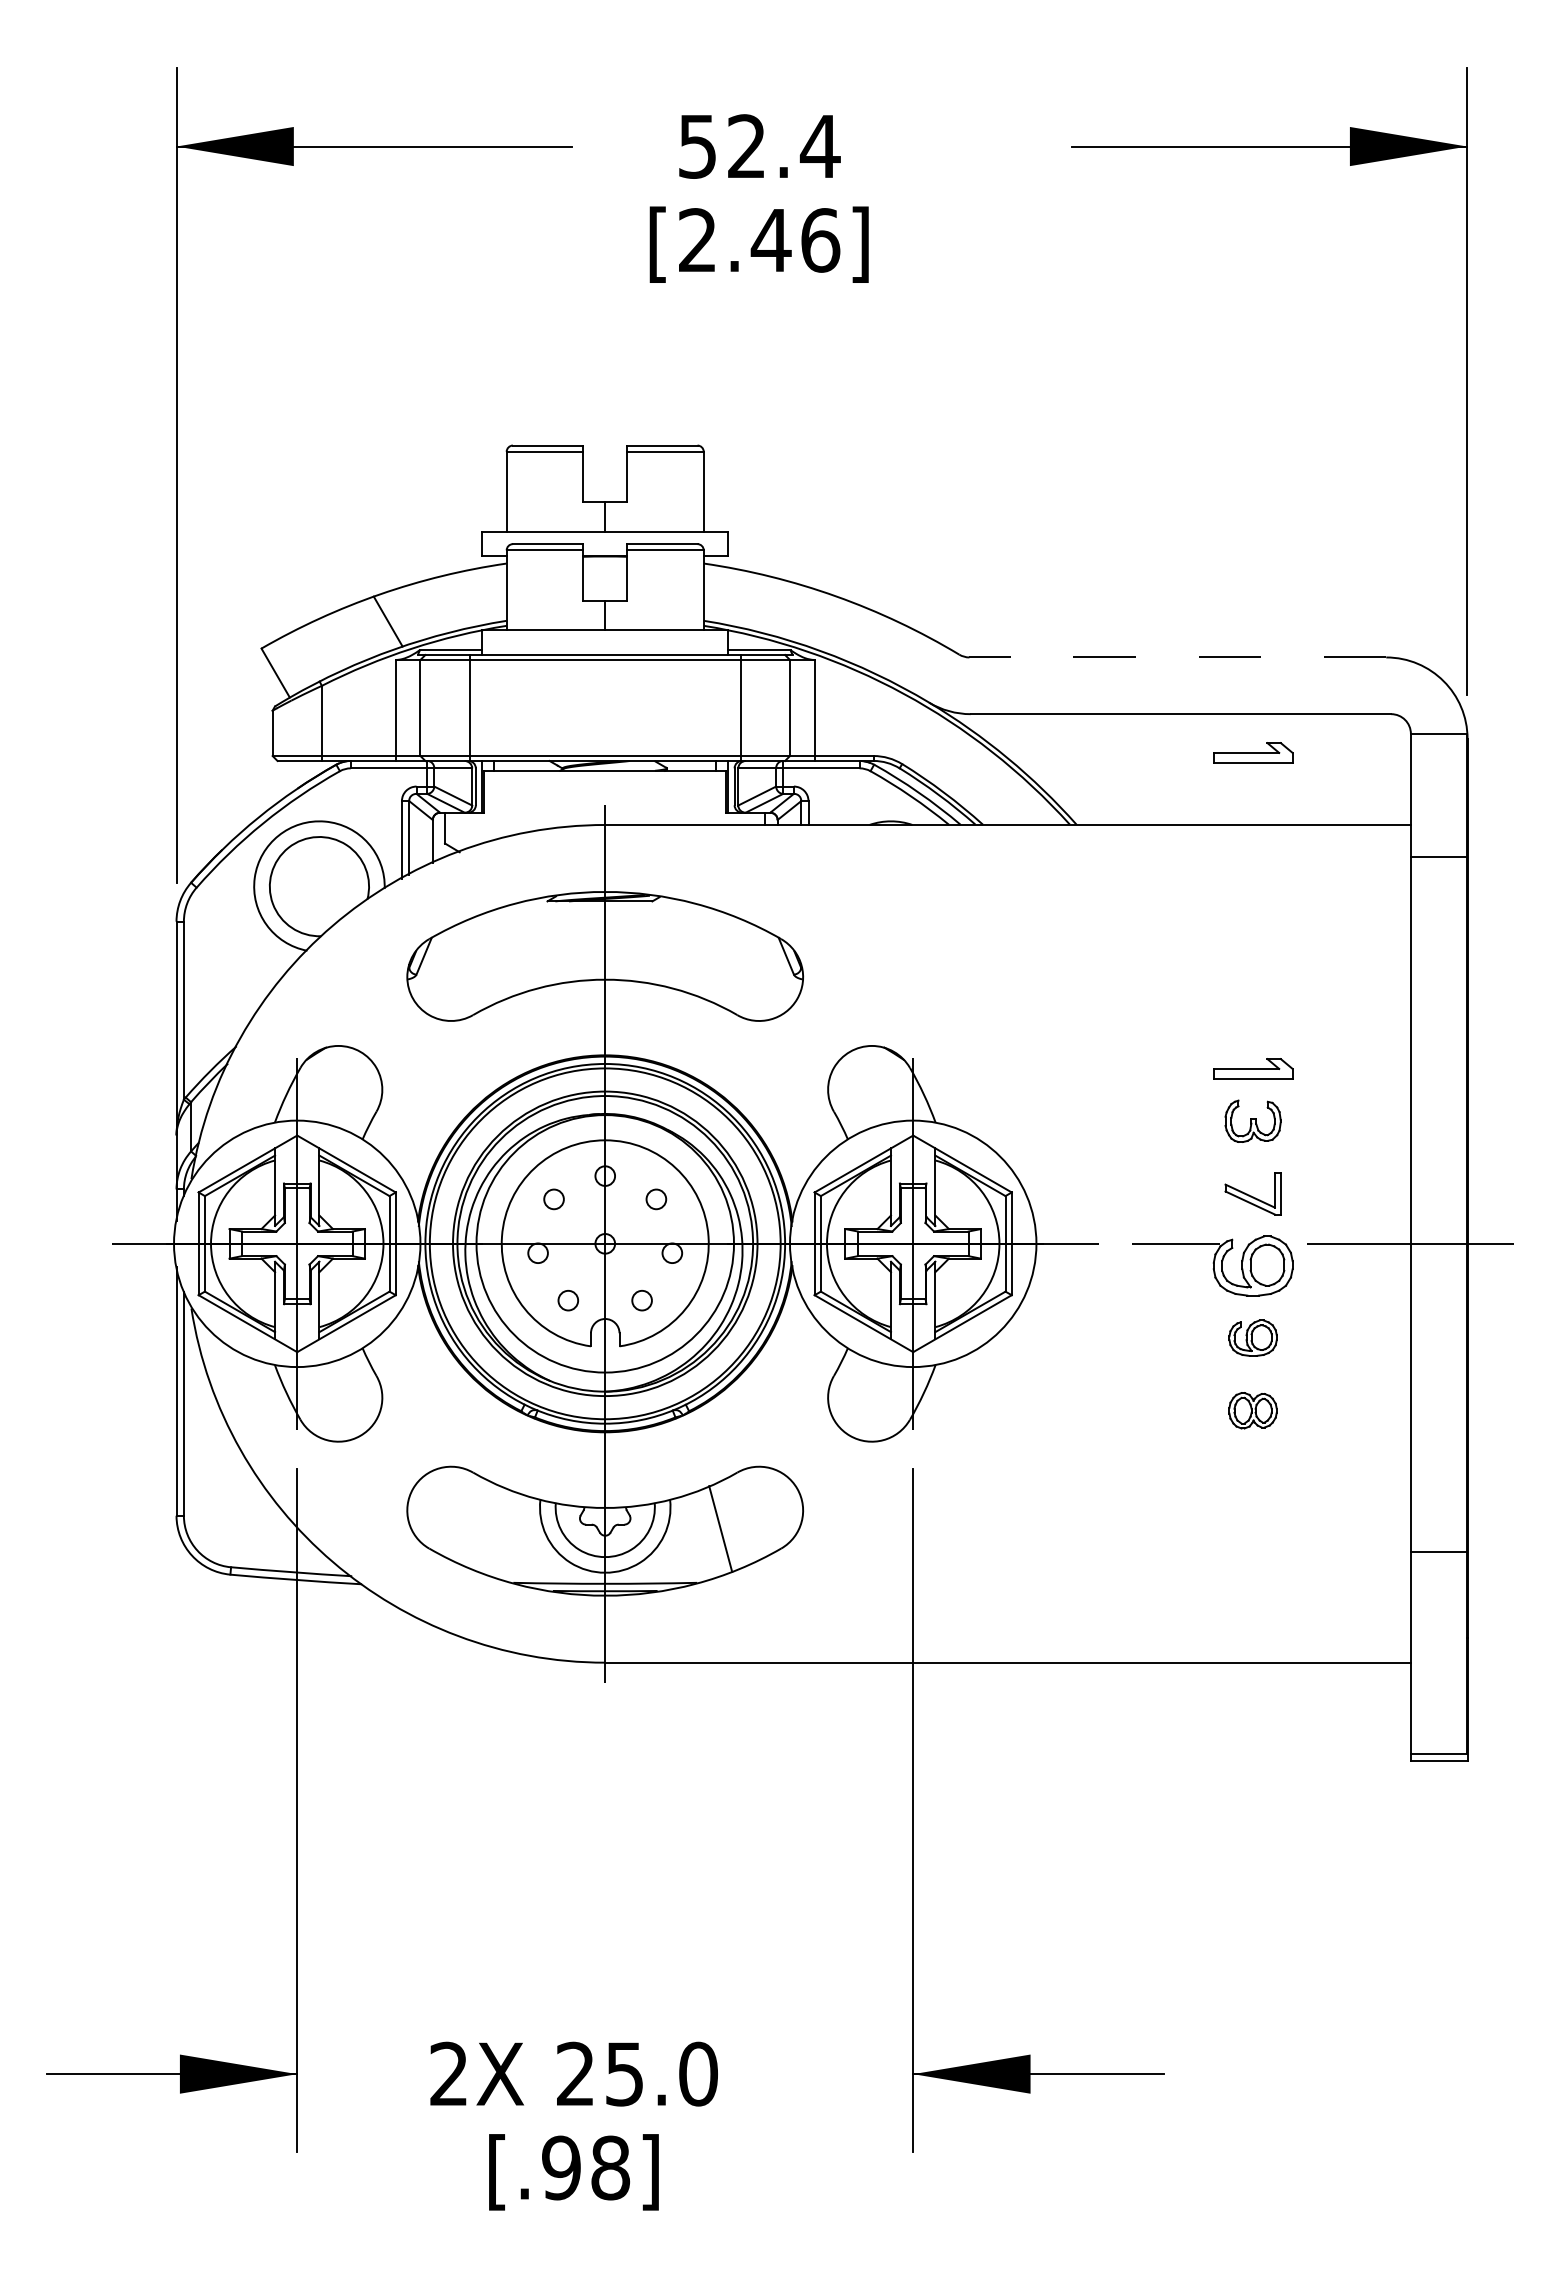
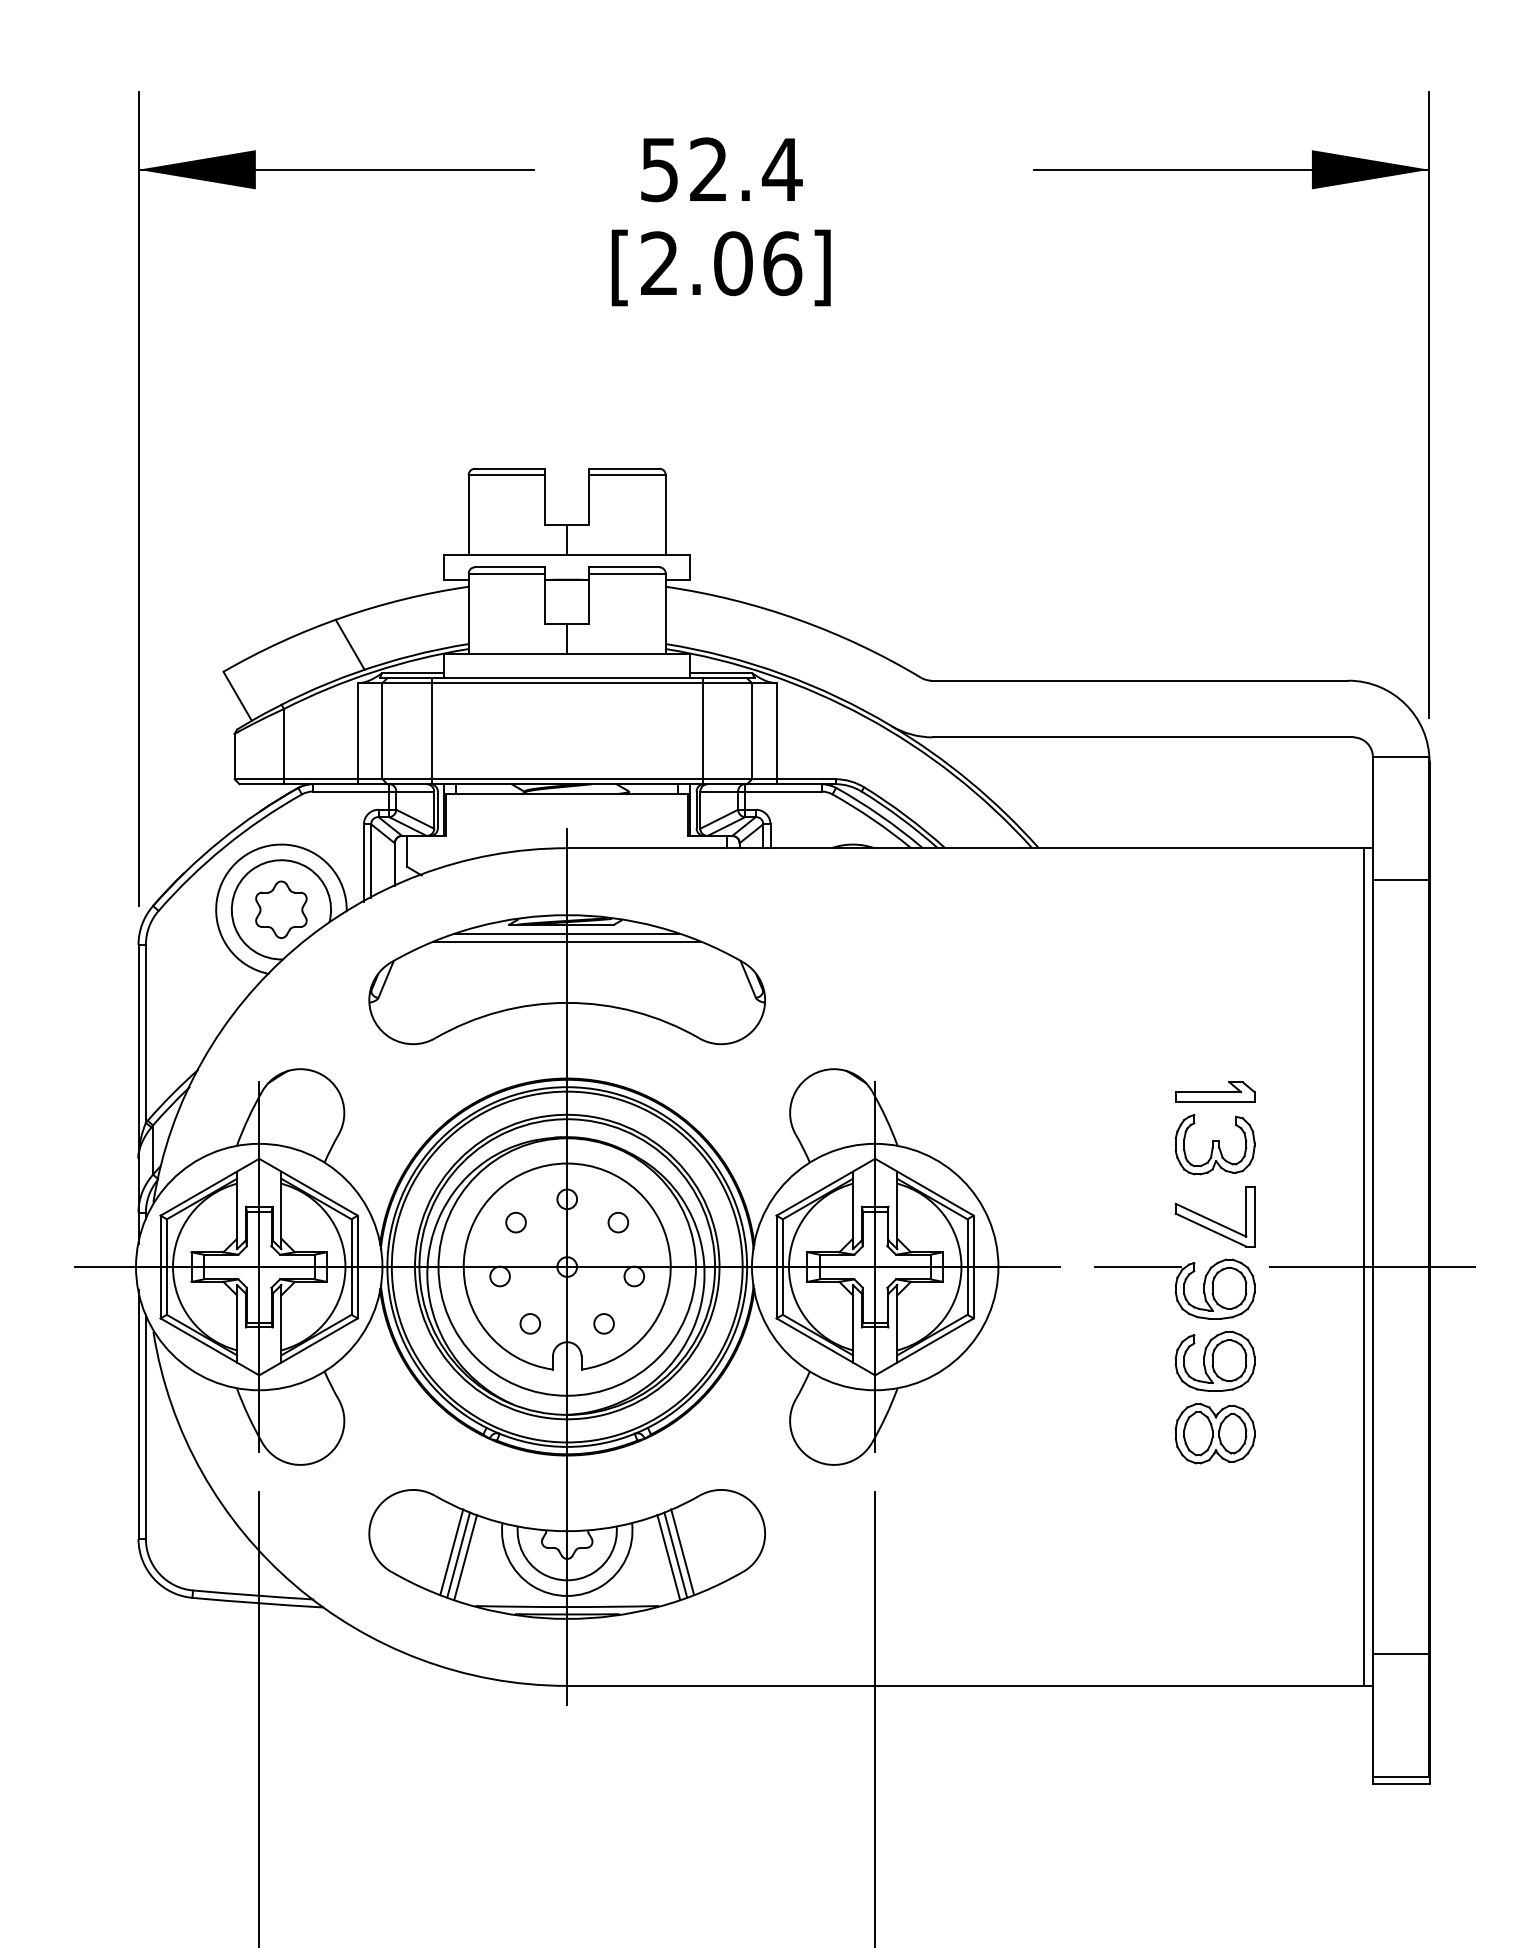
text: (770, 240) -> (732, 263), [2.46] -> [2.06]
line: (1177, 657) -> (1139, 680), dashed -> solid
part: (1253, 752) -> (1215, 775), removed
part: (319, 886) -> (281, 909), added
line: (605, 911) -> (567, 934), added
line: (604, 918) -> (566, 941), added
part: (1252, 1120) -> (1214, 1143), size x1.43
part: (1252, 1193) -> (1214, 1216), size x1.43
line: (1401, 1243) -> (1363, 1266), added
part: (1252, 1337) -> (1214, 1360), size x1.67
part: (1252, 1410) -> (1214, 1433), size x1.67
line: (489, 1528) -> (451, 1551), added
line: (496, 1531) -> (458, 1554), added
line: (713, 1531) -> (675, 1554), added
line: (503, 1533) -> (465, 1556), added
line: (706, 1533) -> (668, 1556), added
line: (1438, 1551) -> (1400, 1653), moved

